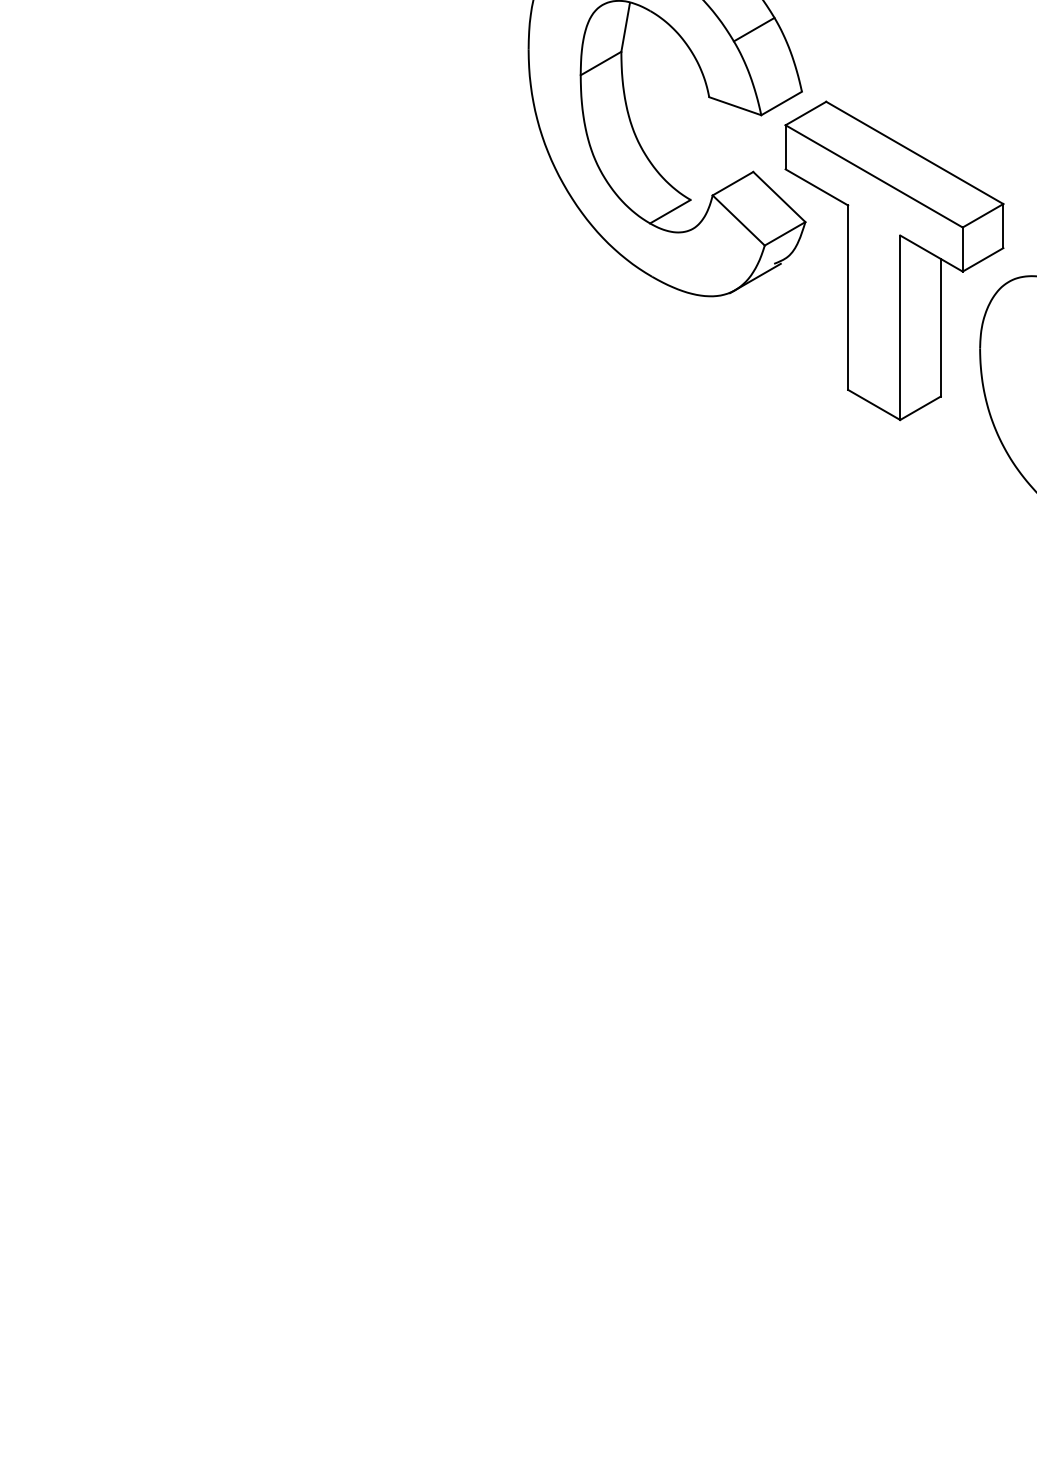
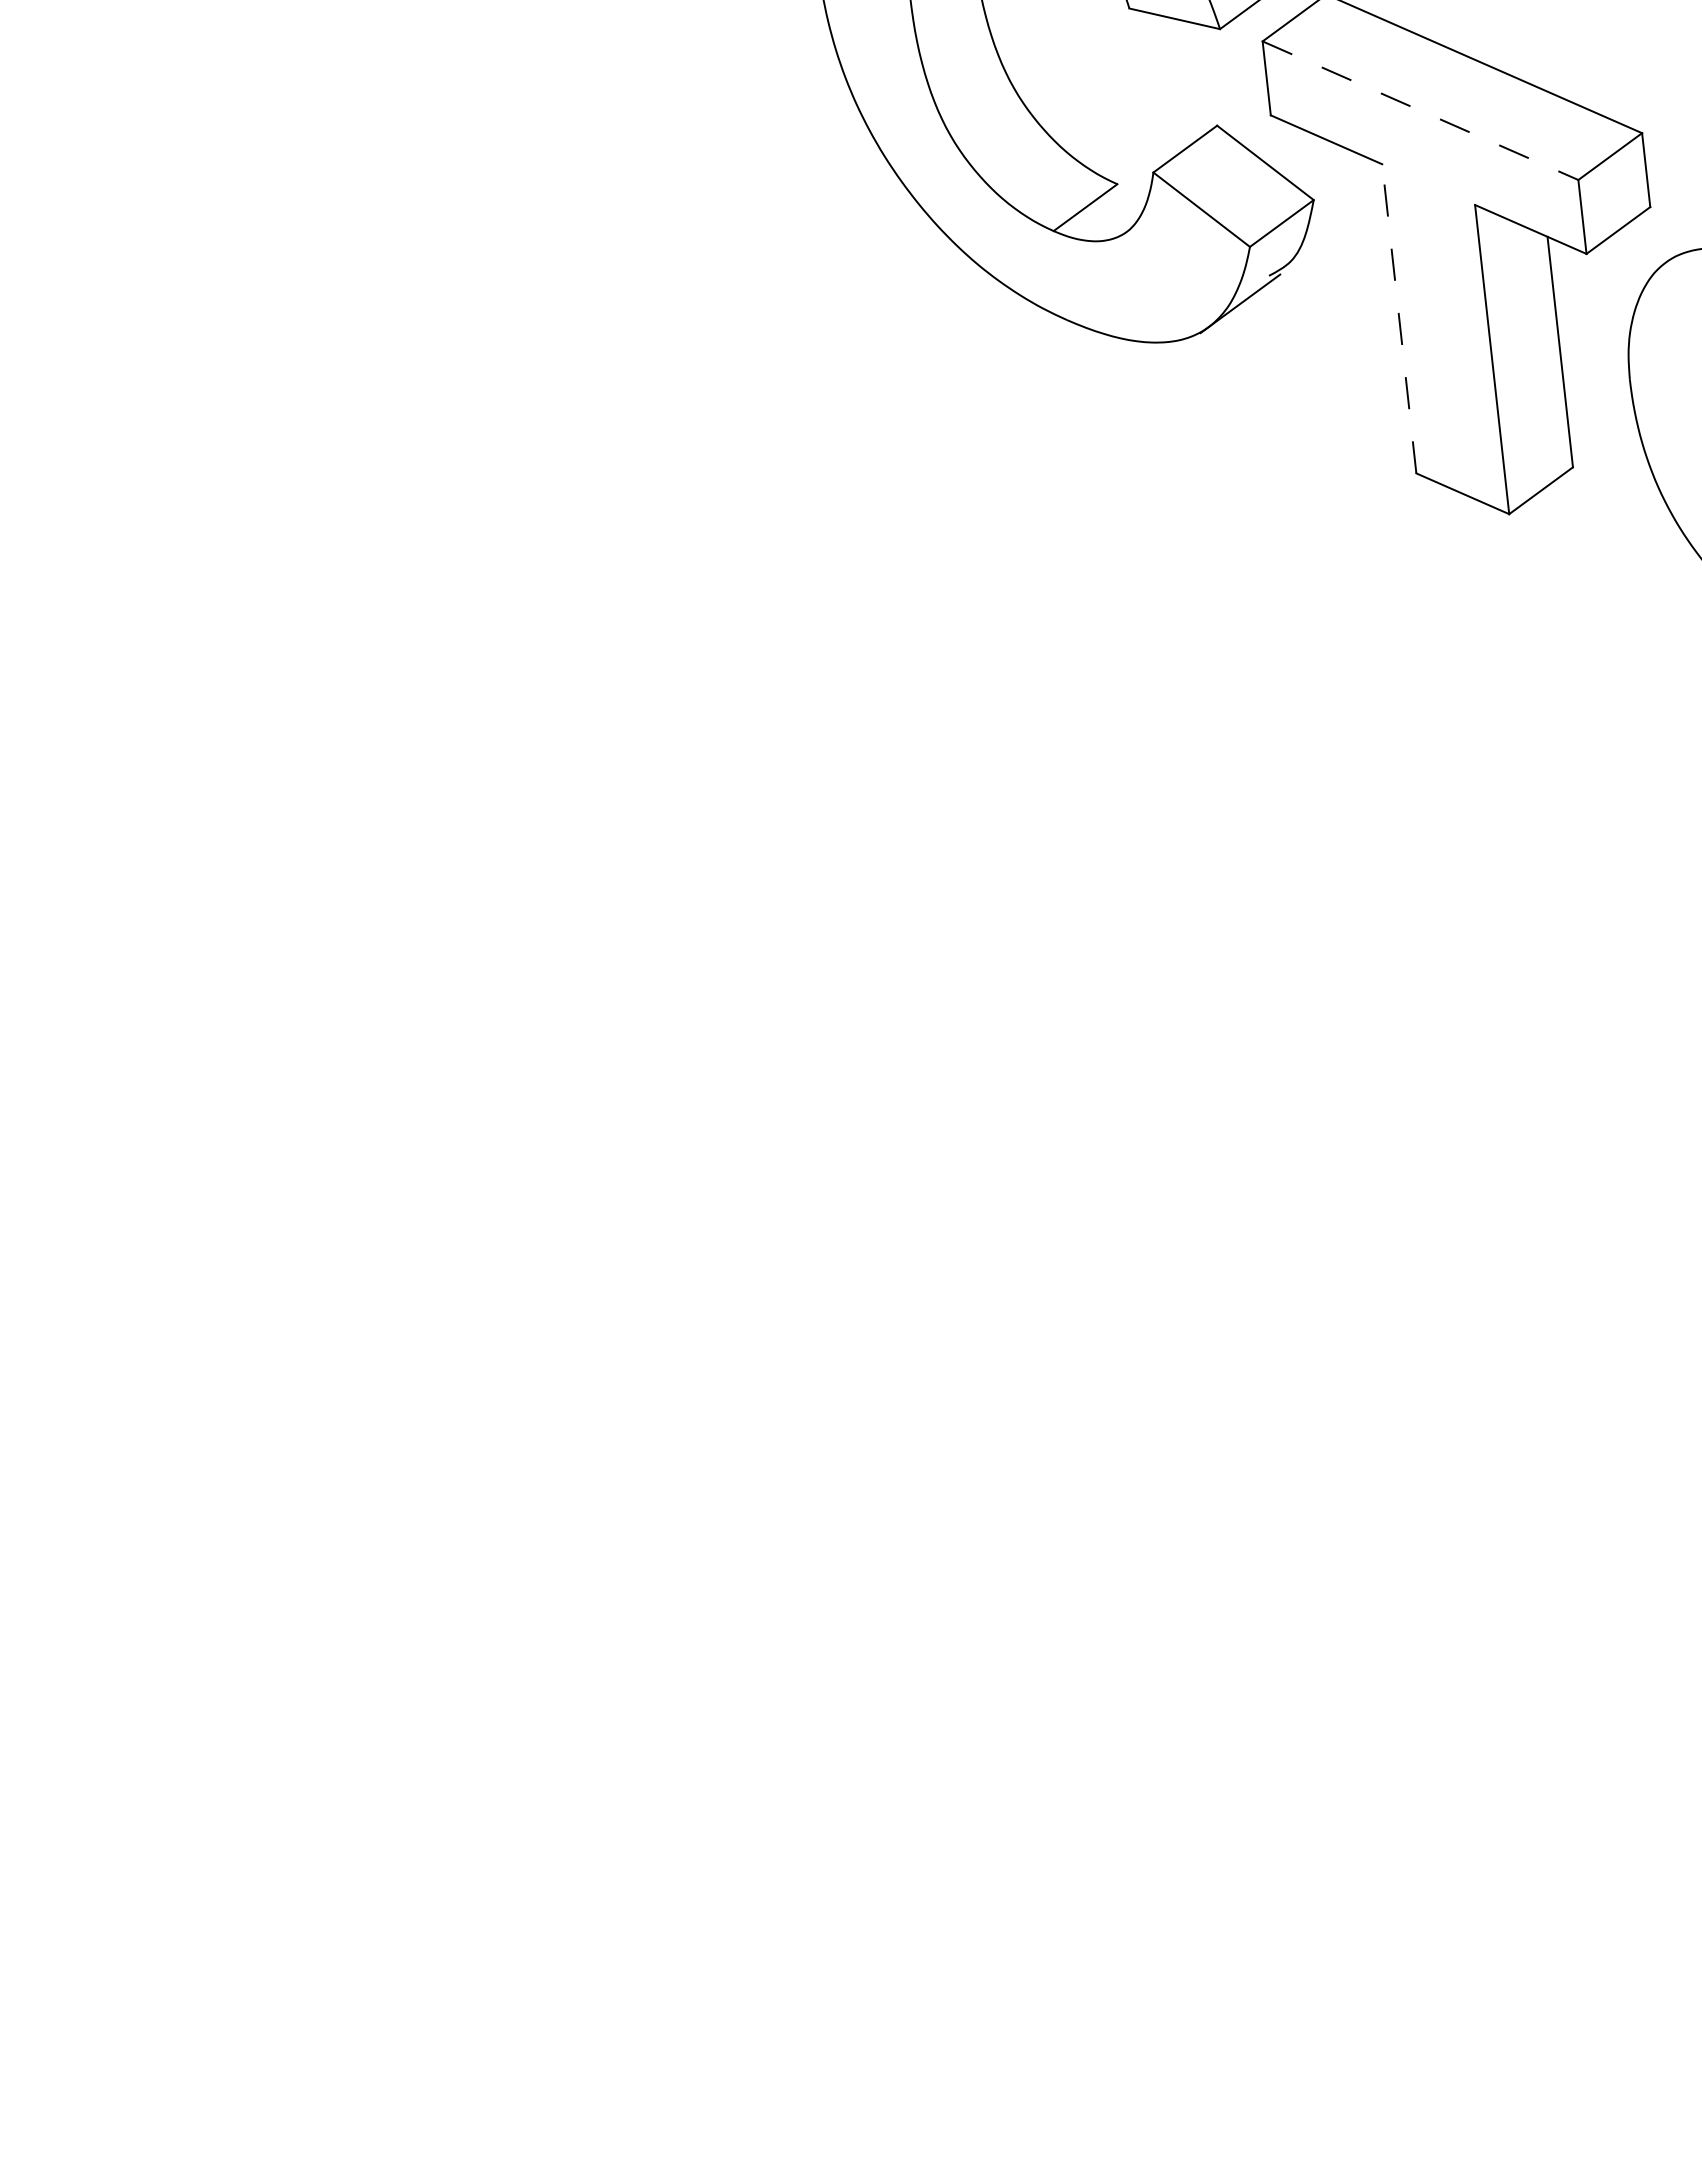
line: (874, 176) -> (1421, 110), solid -> dashed
line: (848, 297) -> (1399, 318), solid -> dashed

